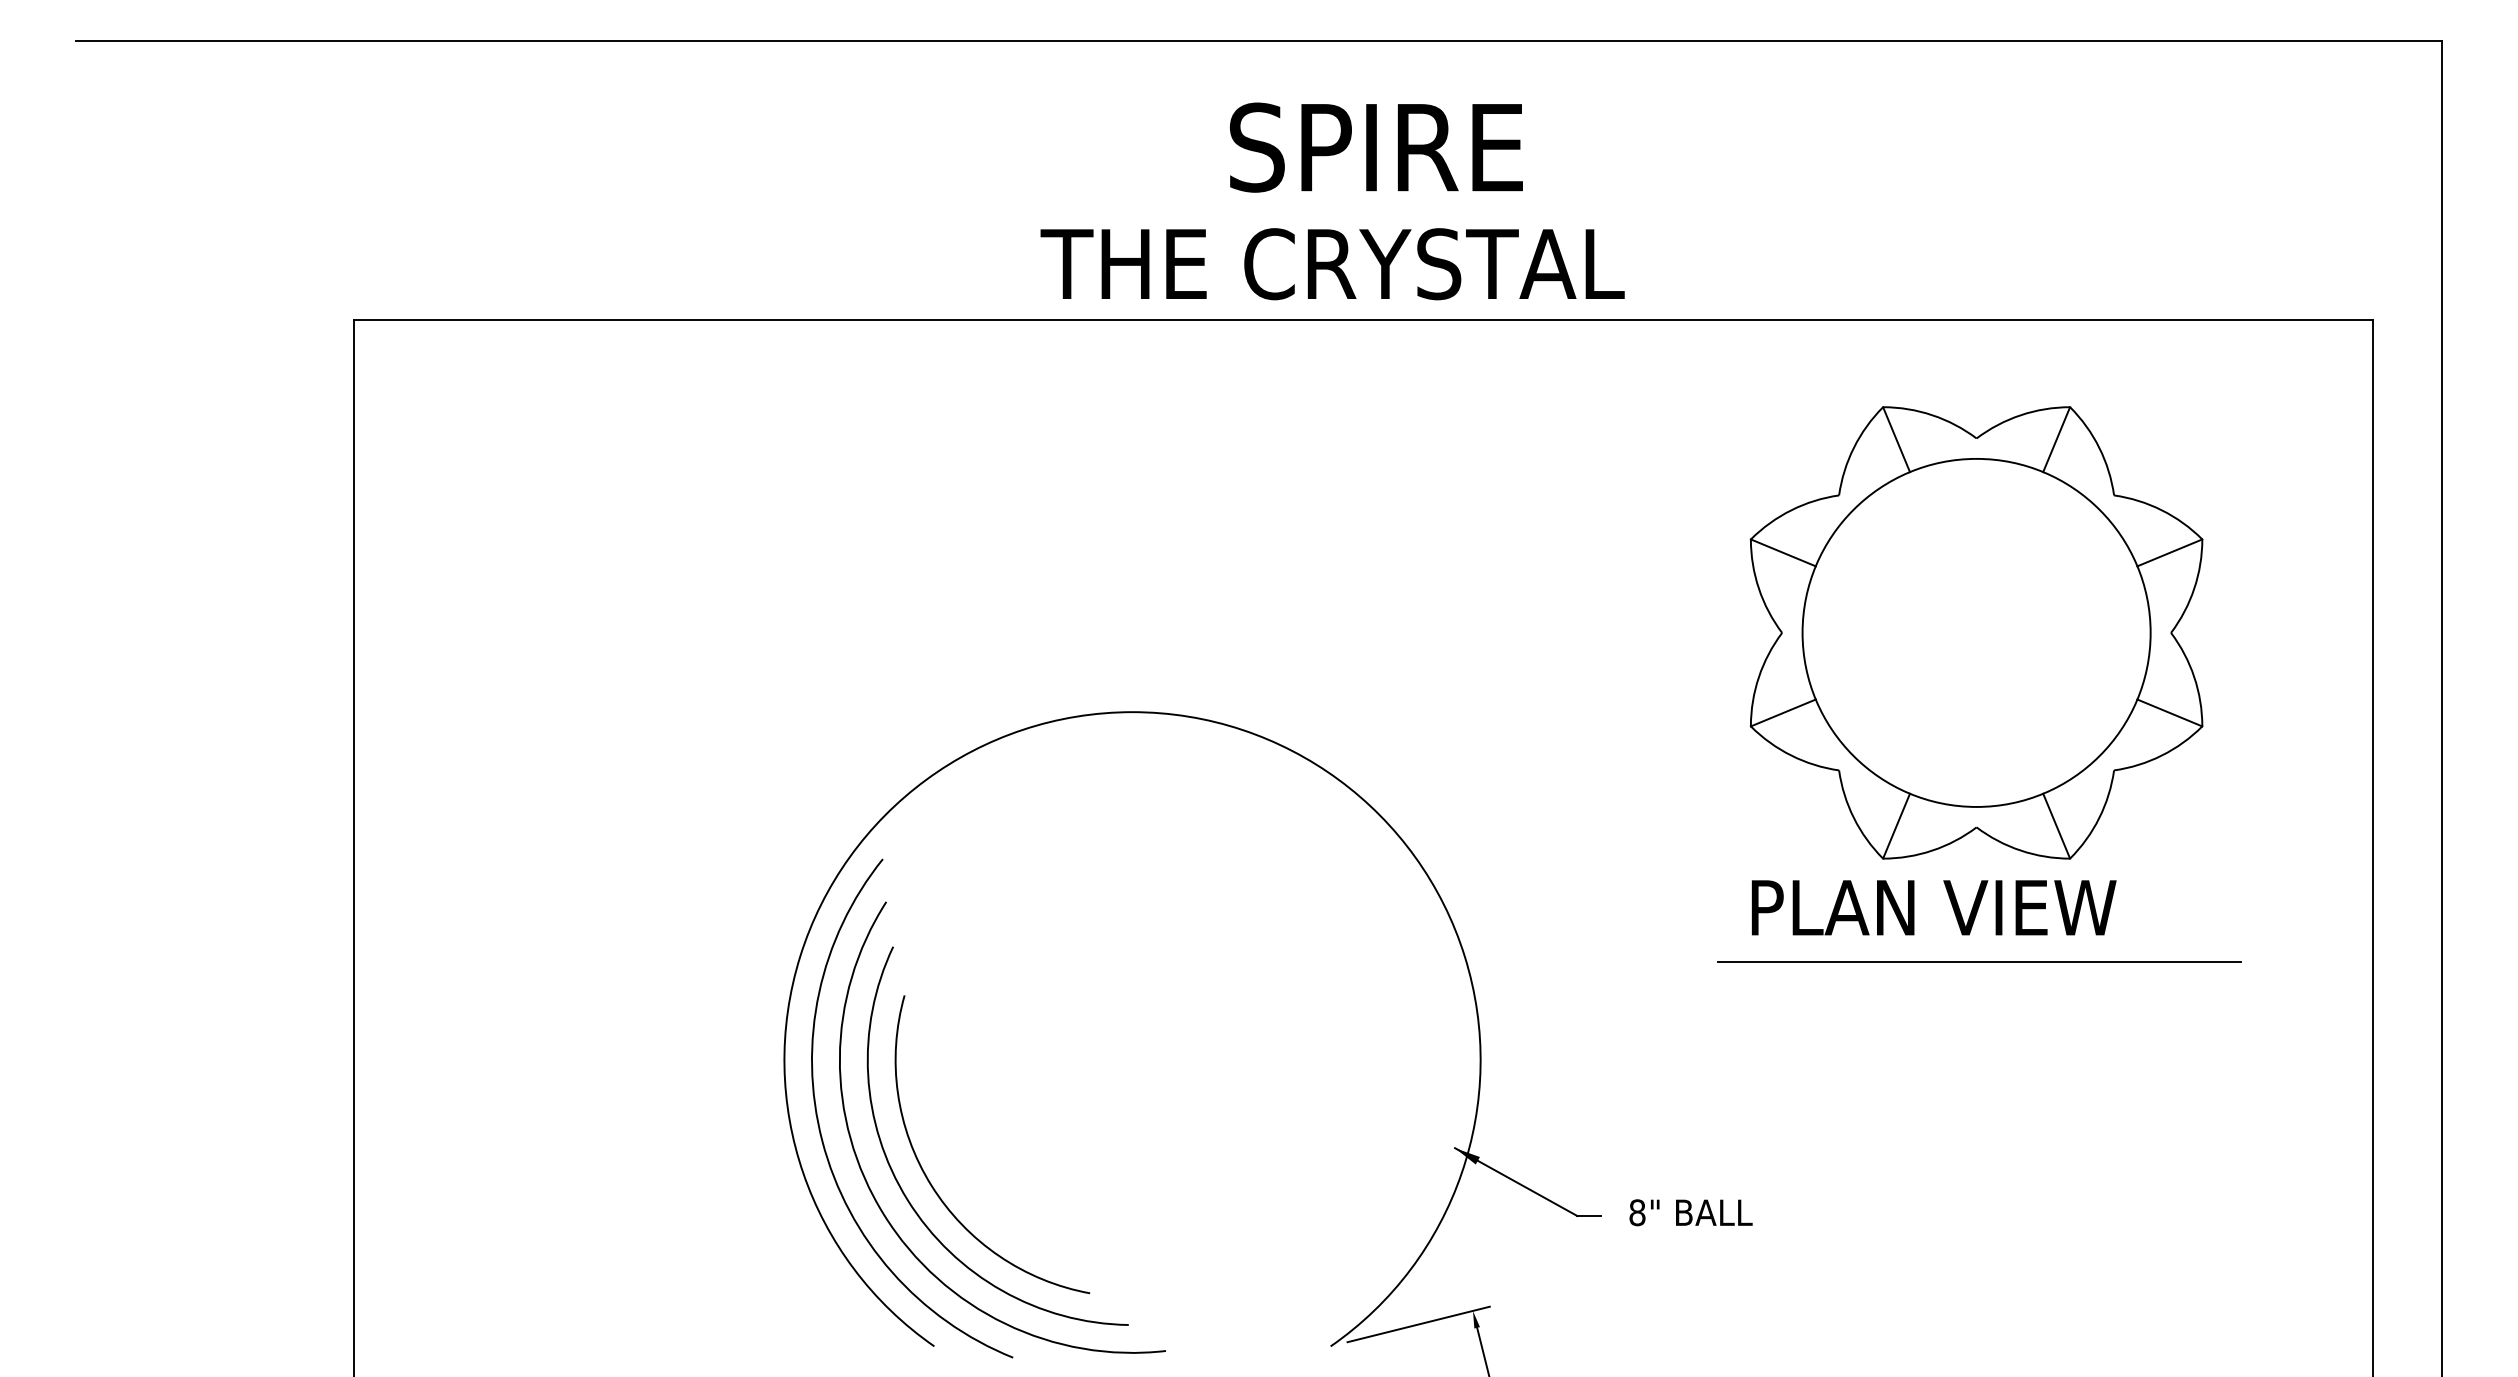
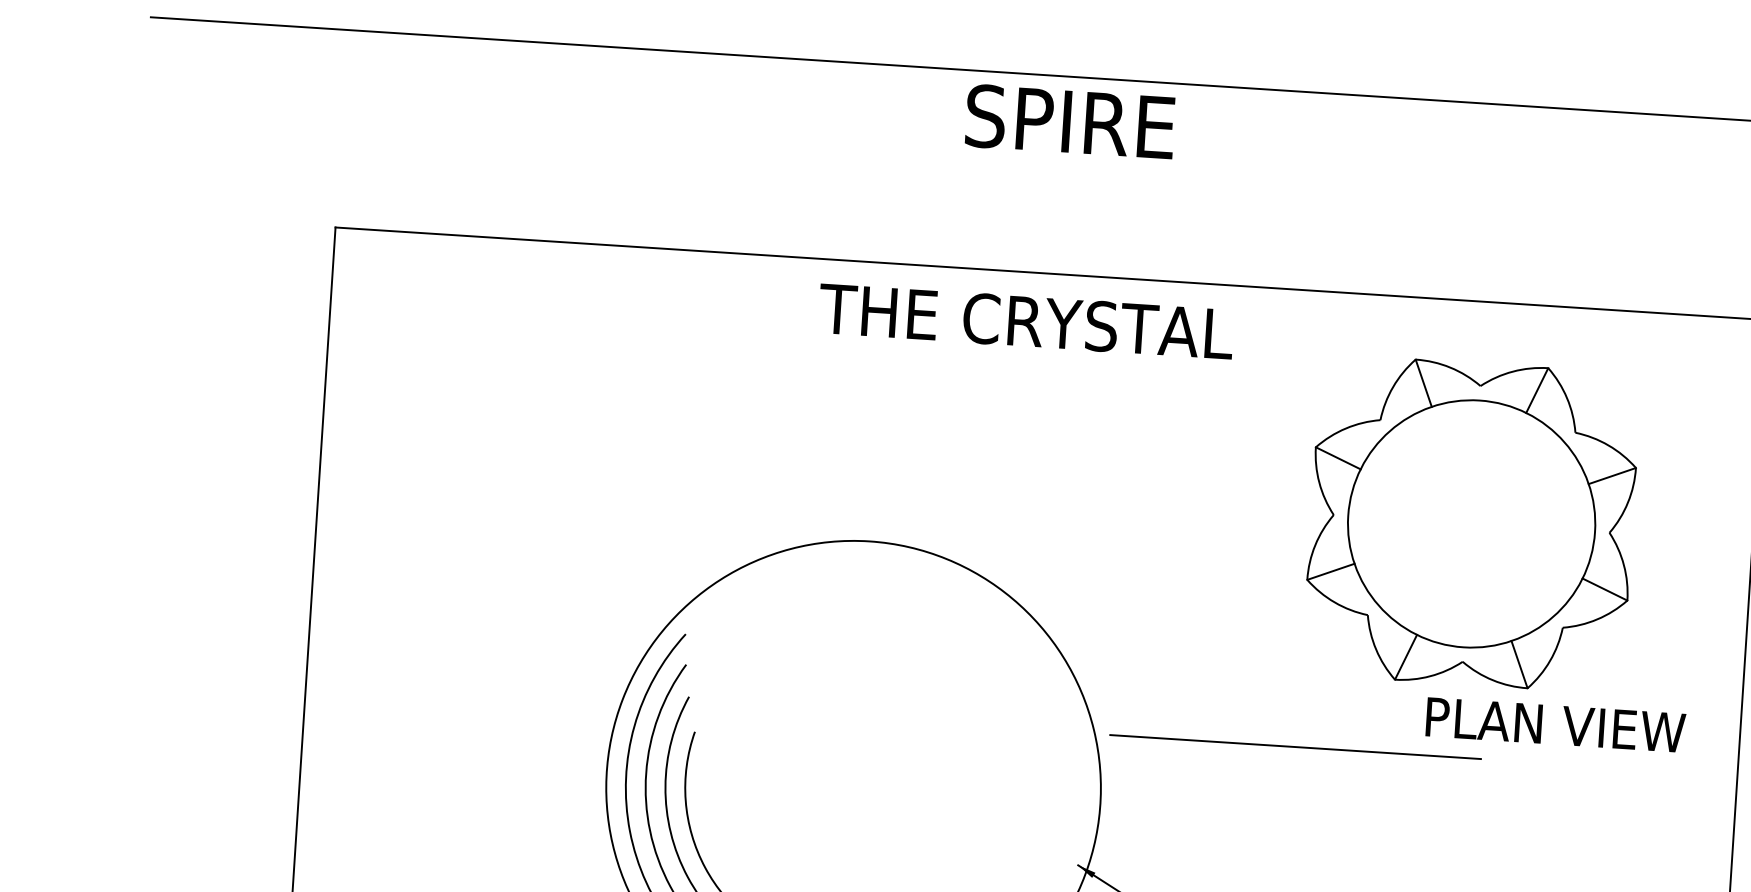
text: (1375, 147) -> (1069, 121), moved
text: (1332, 264) -> (1026, 321), moved
text: (1933, 907) -> (1555, 724), moved
line: (1979, 961) -> (1295, 746), moved

